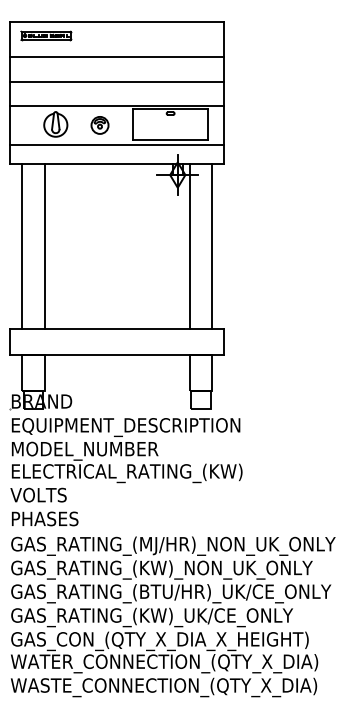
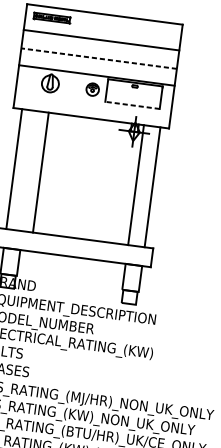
line: (117, 82) -> (99, 58), solid -> dashed
part: (99, 125) -> (92, 89), moved
line: (170, 139) -> (132, 105), solid -> dashed
line: (117, 144) -> (93, 103), removed
line: (44, 246) -> (40, 172), moved

